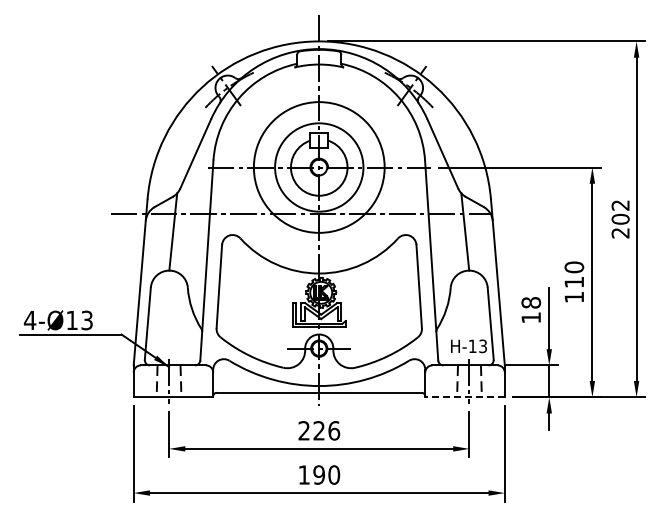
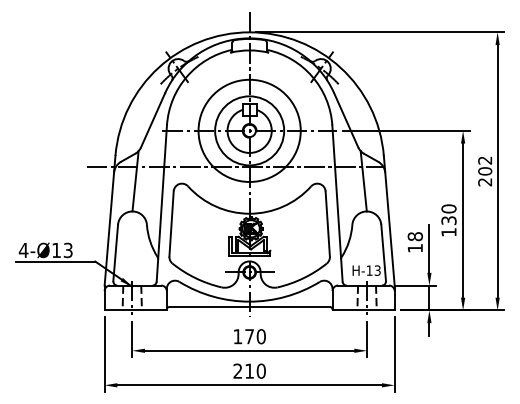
text: (574, 281) -> (449, 219), 110 -> 130
line: (465, 397) -> (363, 310), dashed -> solid
text: (319, 430) -> (249, 336), 226 -> 170
text: (311, 474) -> (243, 370), 190 -> 210

